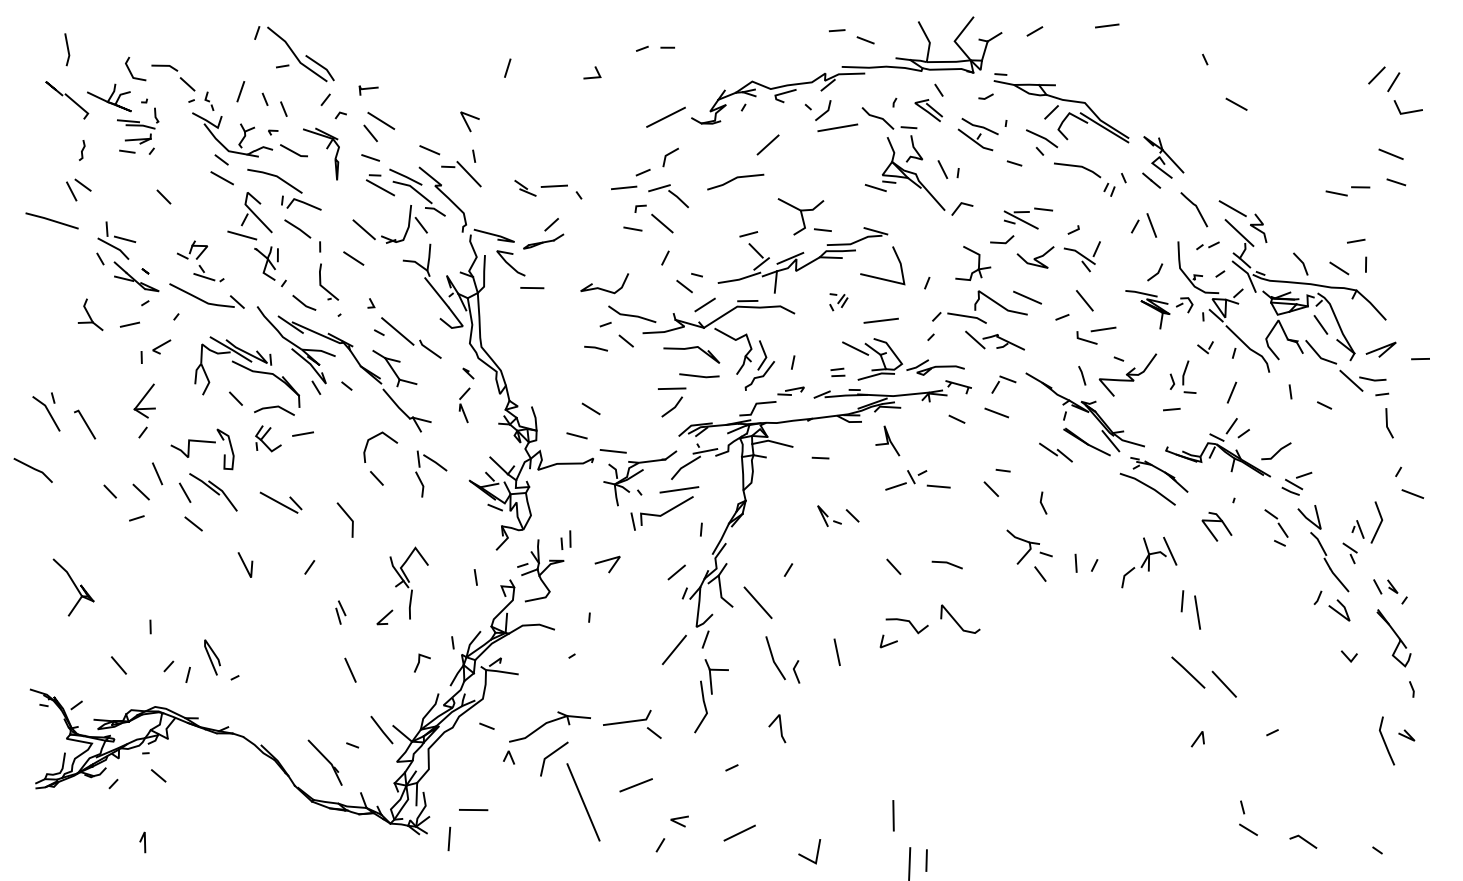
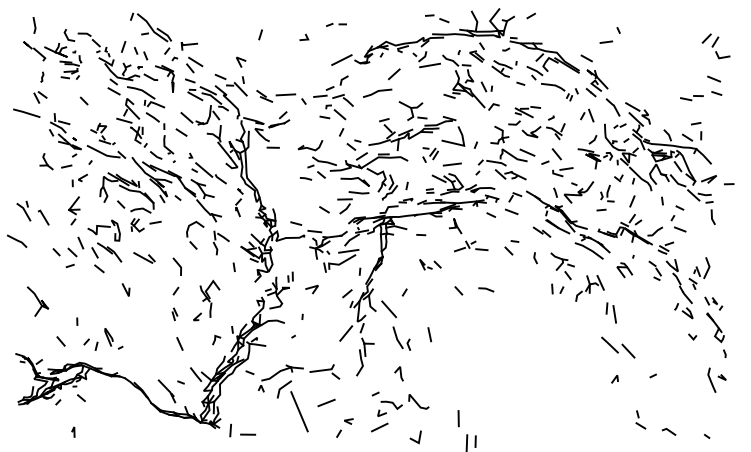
line: (1107, 24) -> (606, 41), moved
part: (367, 90) -> (188, 46), size x1.67
line: (1236, 104) -> (586, 58), moved
part: (548, 188) -> (281, 96), size x1.43
part: (838, 301) -> (430, 154), size x1.67
line: (591, 408) -> (324, 209), moved
part: (1409, 482) -> (678, 223), moved
part: (1029, 556) -> (562, 266), moved
line: (308, 566) -> (175, 290), moved
line: (474, 577) -> (233, 267), moved
part: (930, 626) -> (403, 405), moved
line: (474, 809) -> (248, 434), moved

